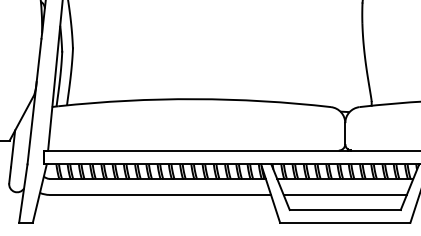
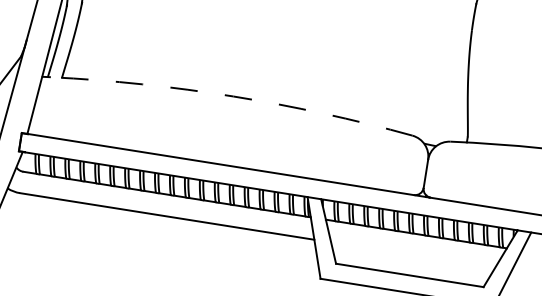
arc: (194, 99) -> (232, 96), solid -> dashed
line: (344, 194) -> (412, 254), removed

